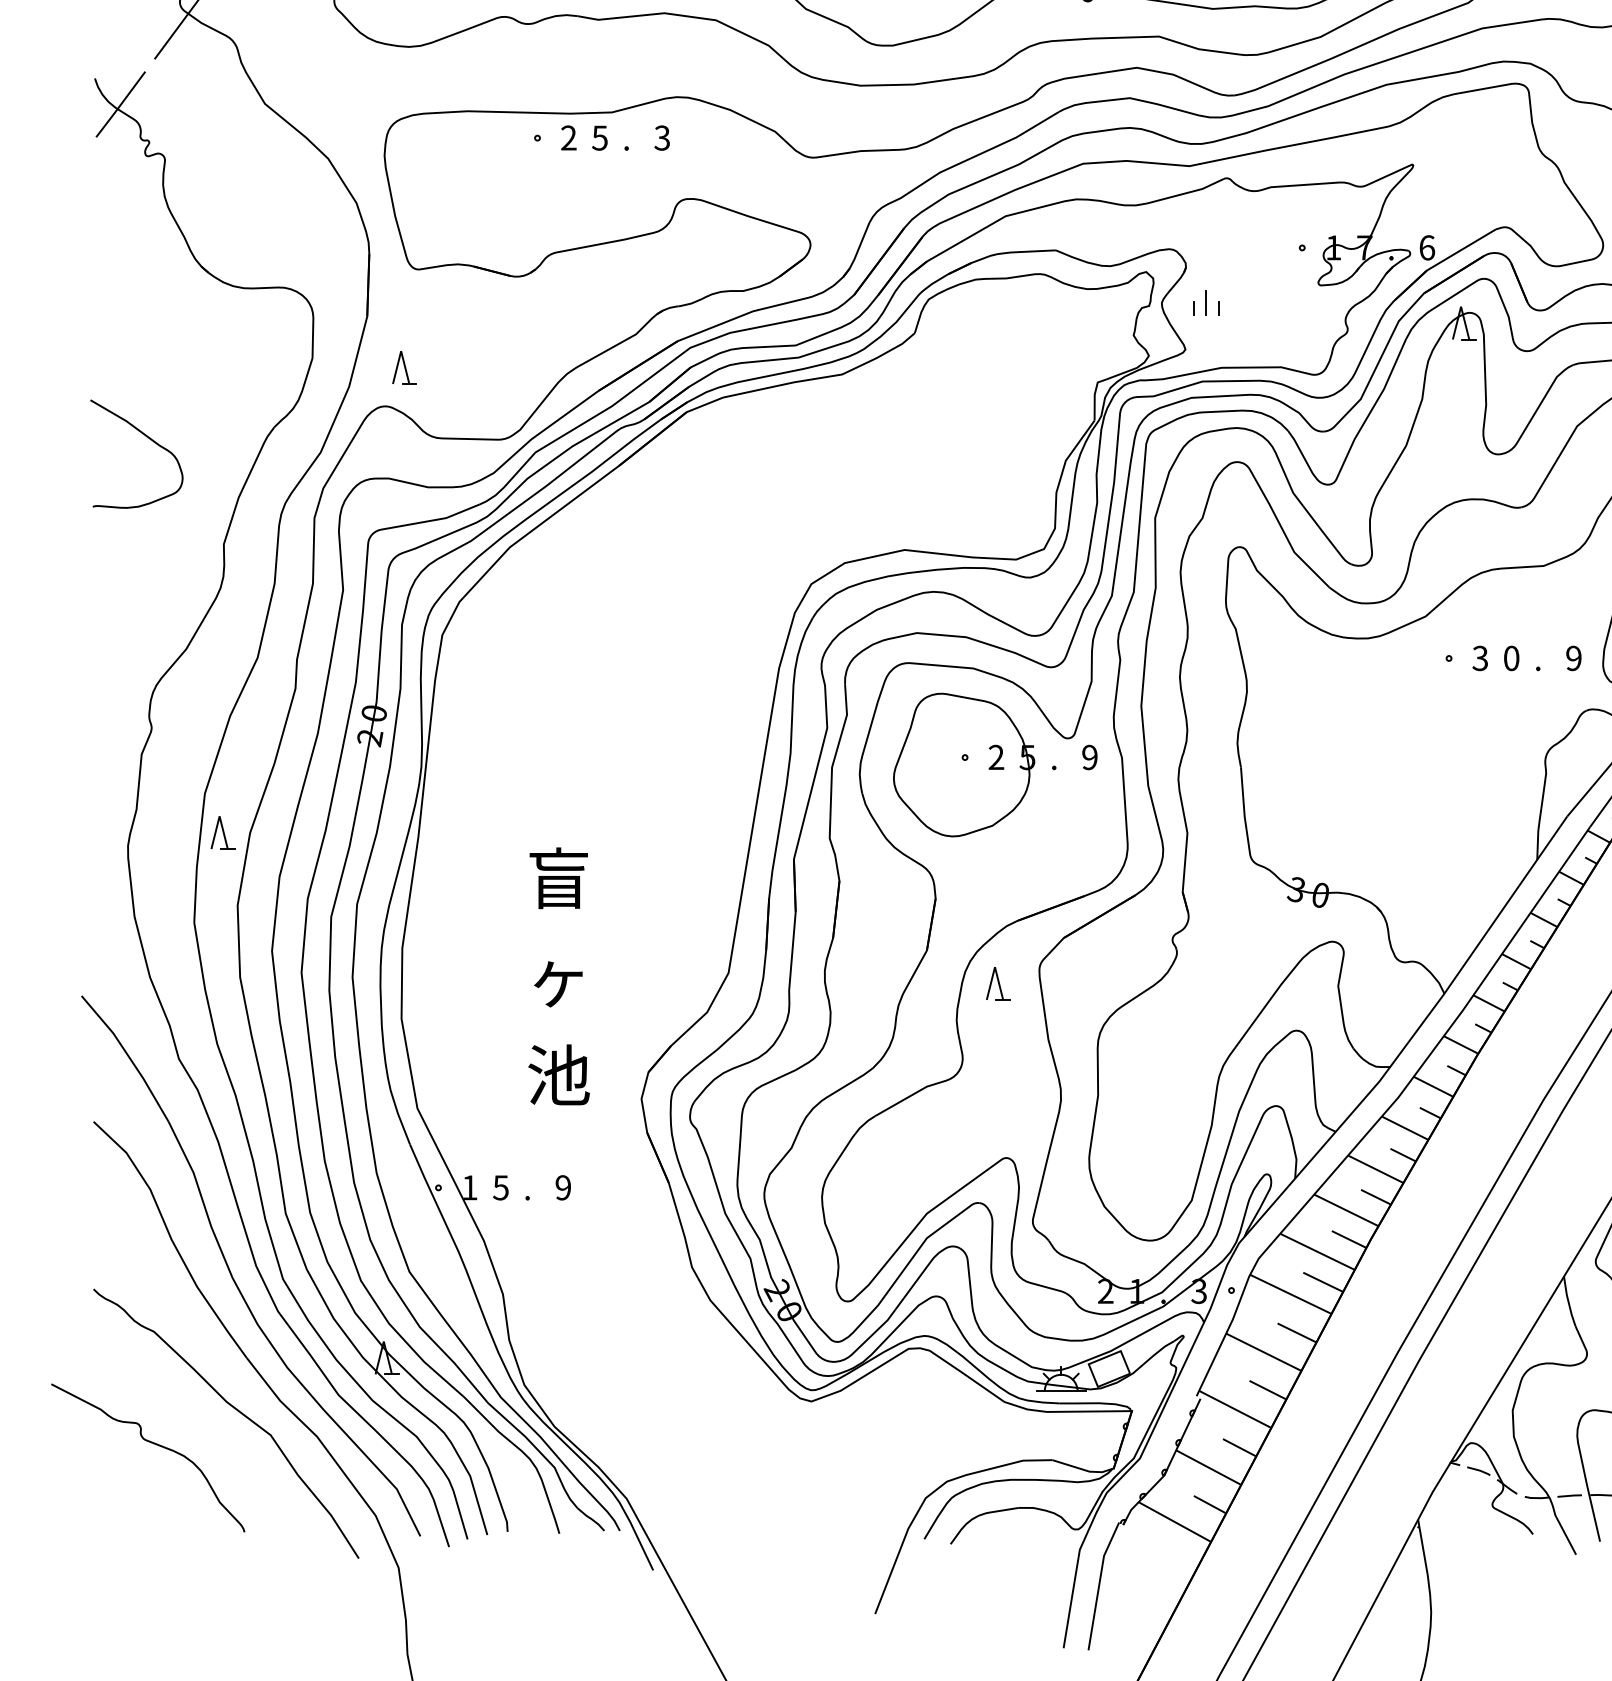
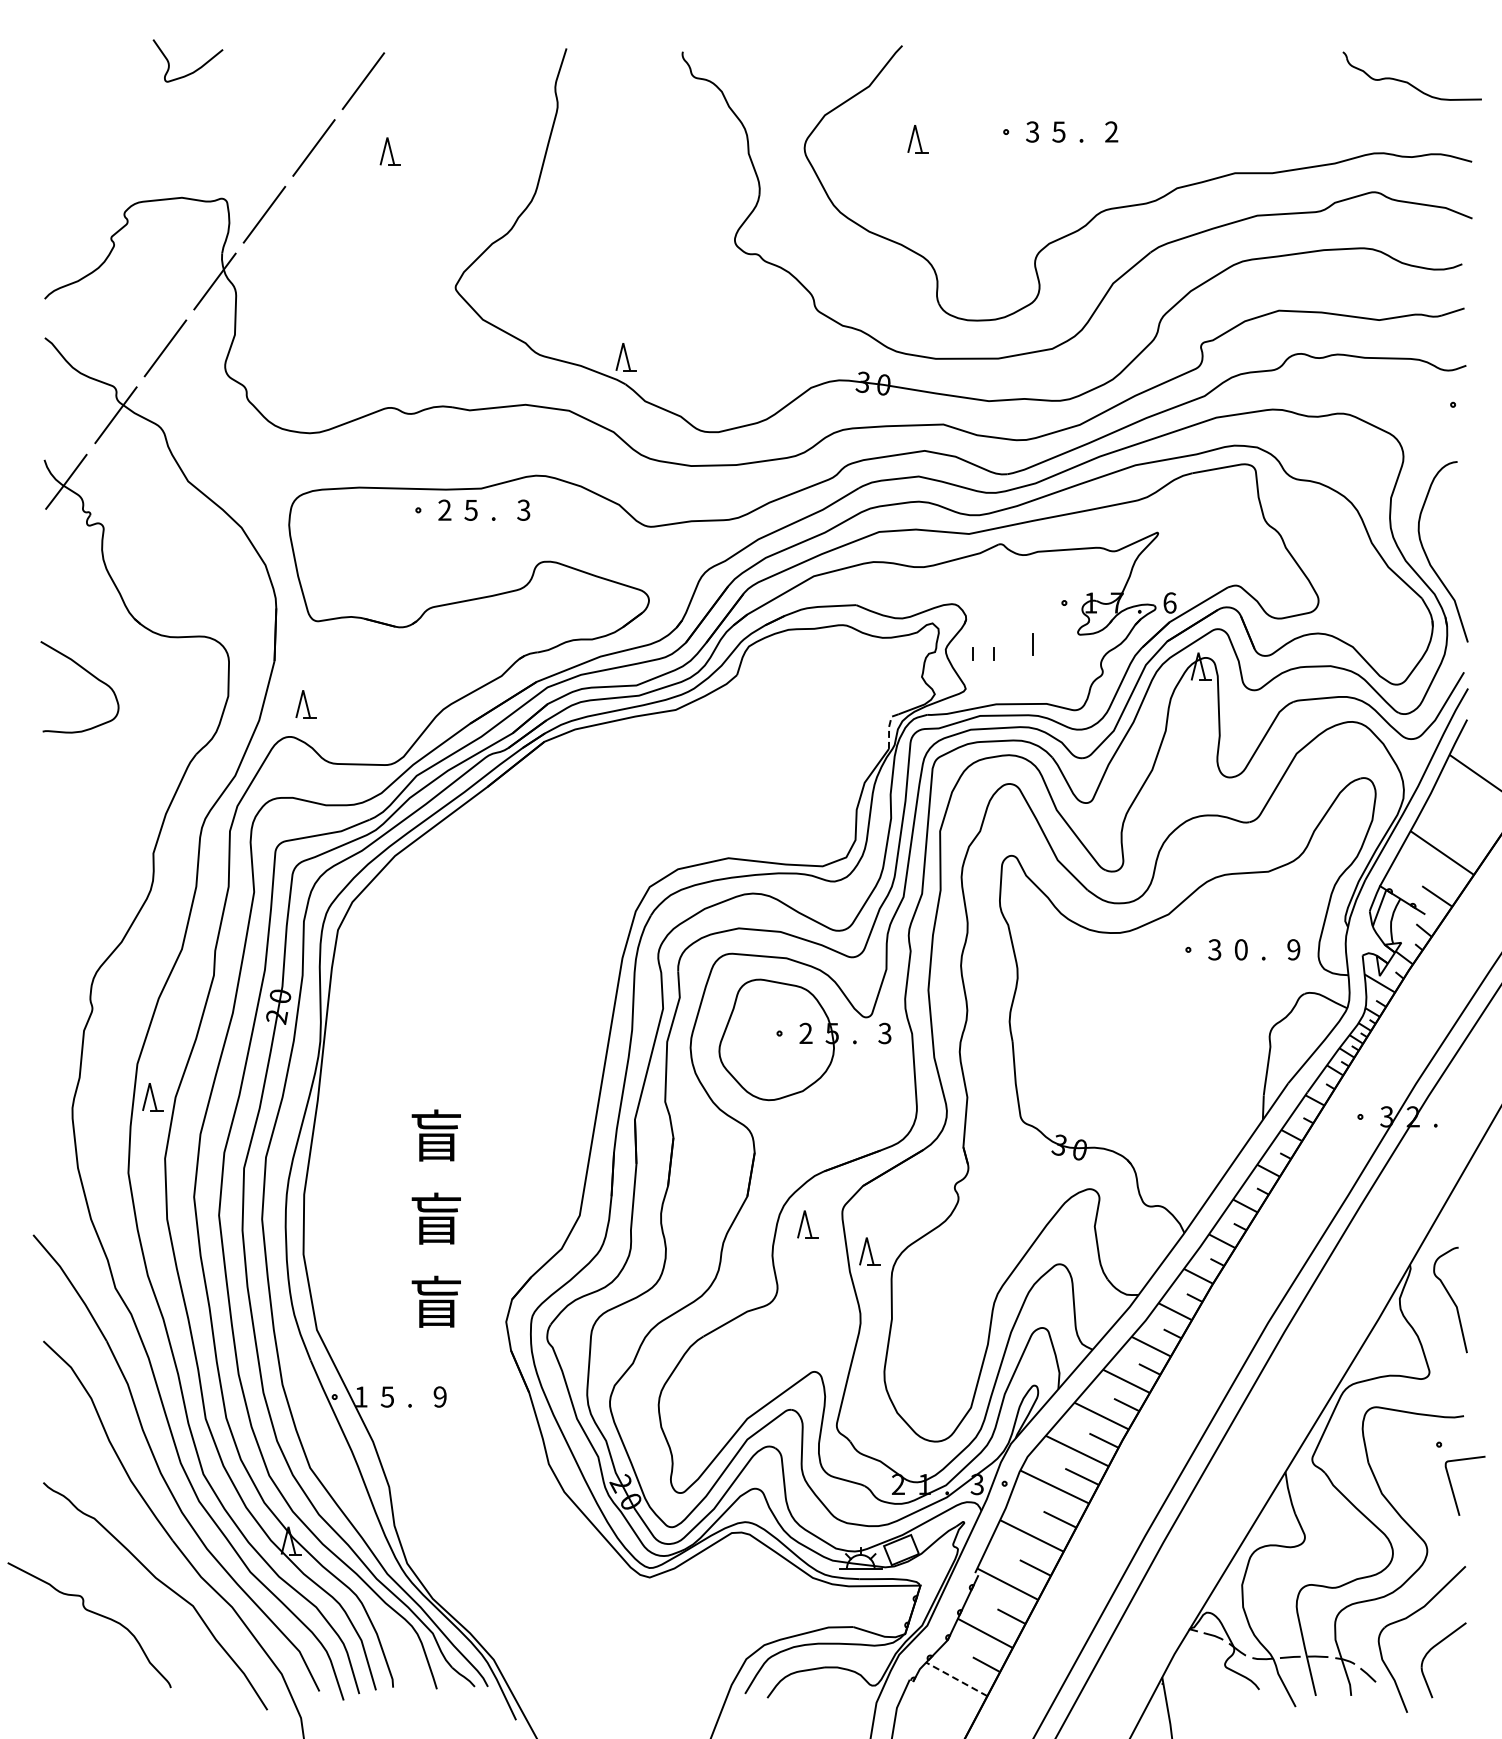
line: (1205, 302) -> (1032, 644), moved
line: (1095, 396) -> (889, 728), solid -> dashed
curve: (148, 439) -> (89, 674), moved
text: (1089, 757) -> (884, 1033), 9 -> 3
text: (557, 976) -> (435, 1218), ヶ -> 盲
part: (1071, 1015) -> (869, 1251), added
text: (558, 1074) -> (436, 1301), 池 -> 盲
line: (1174, 1522) -> (956, 1679), solid -> dashed

